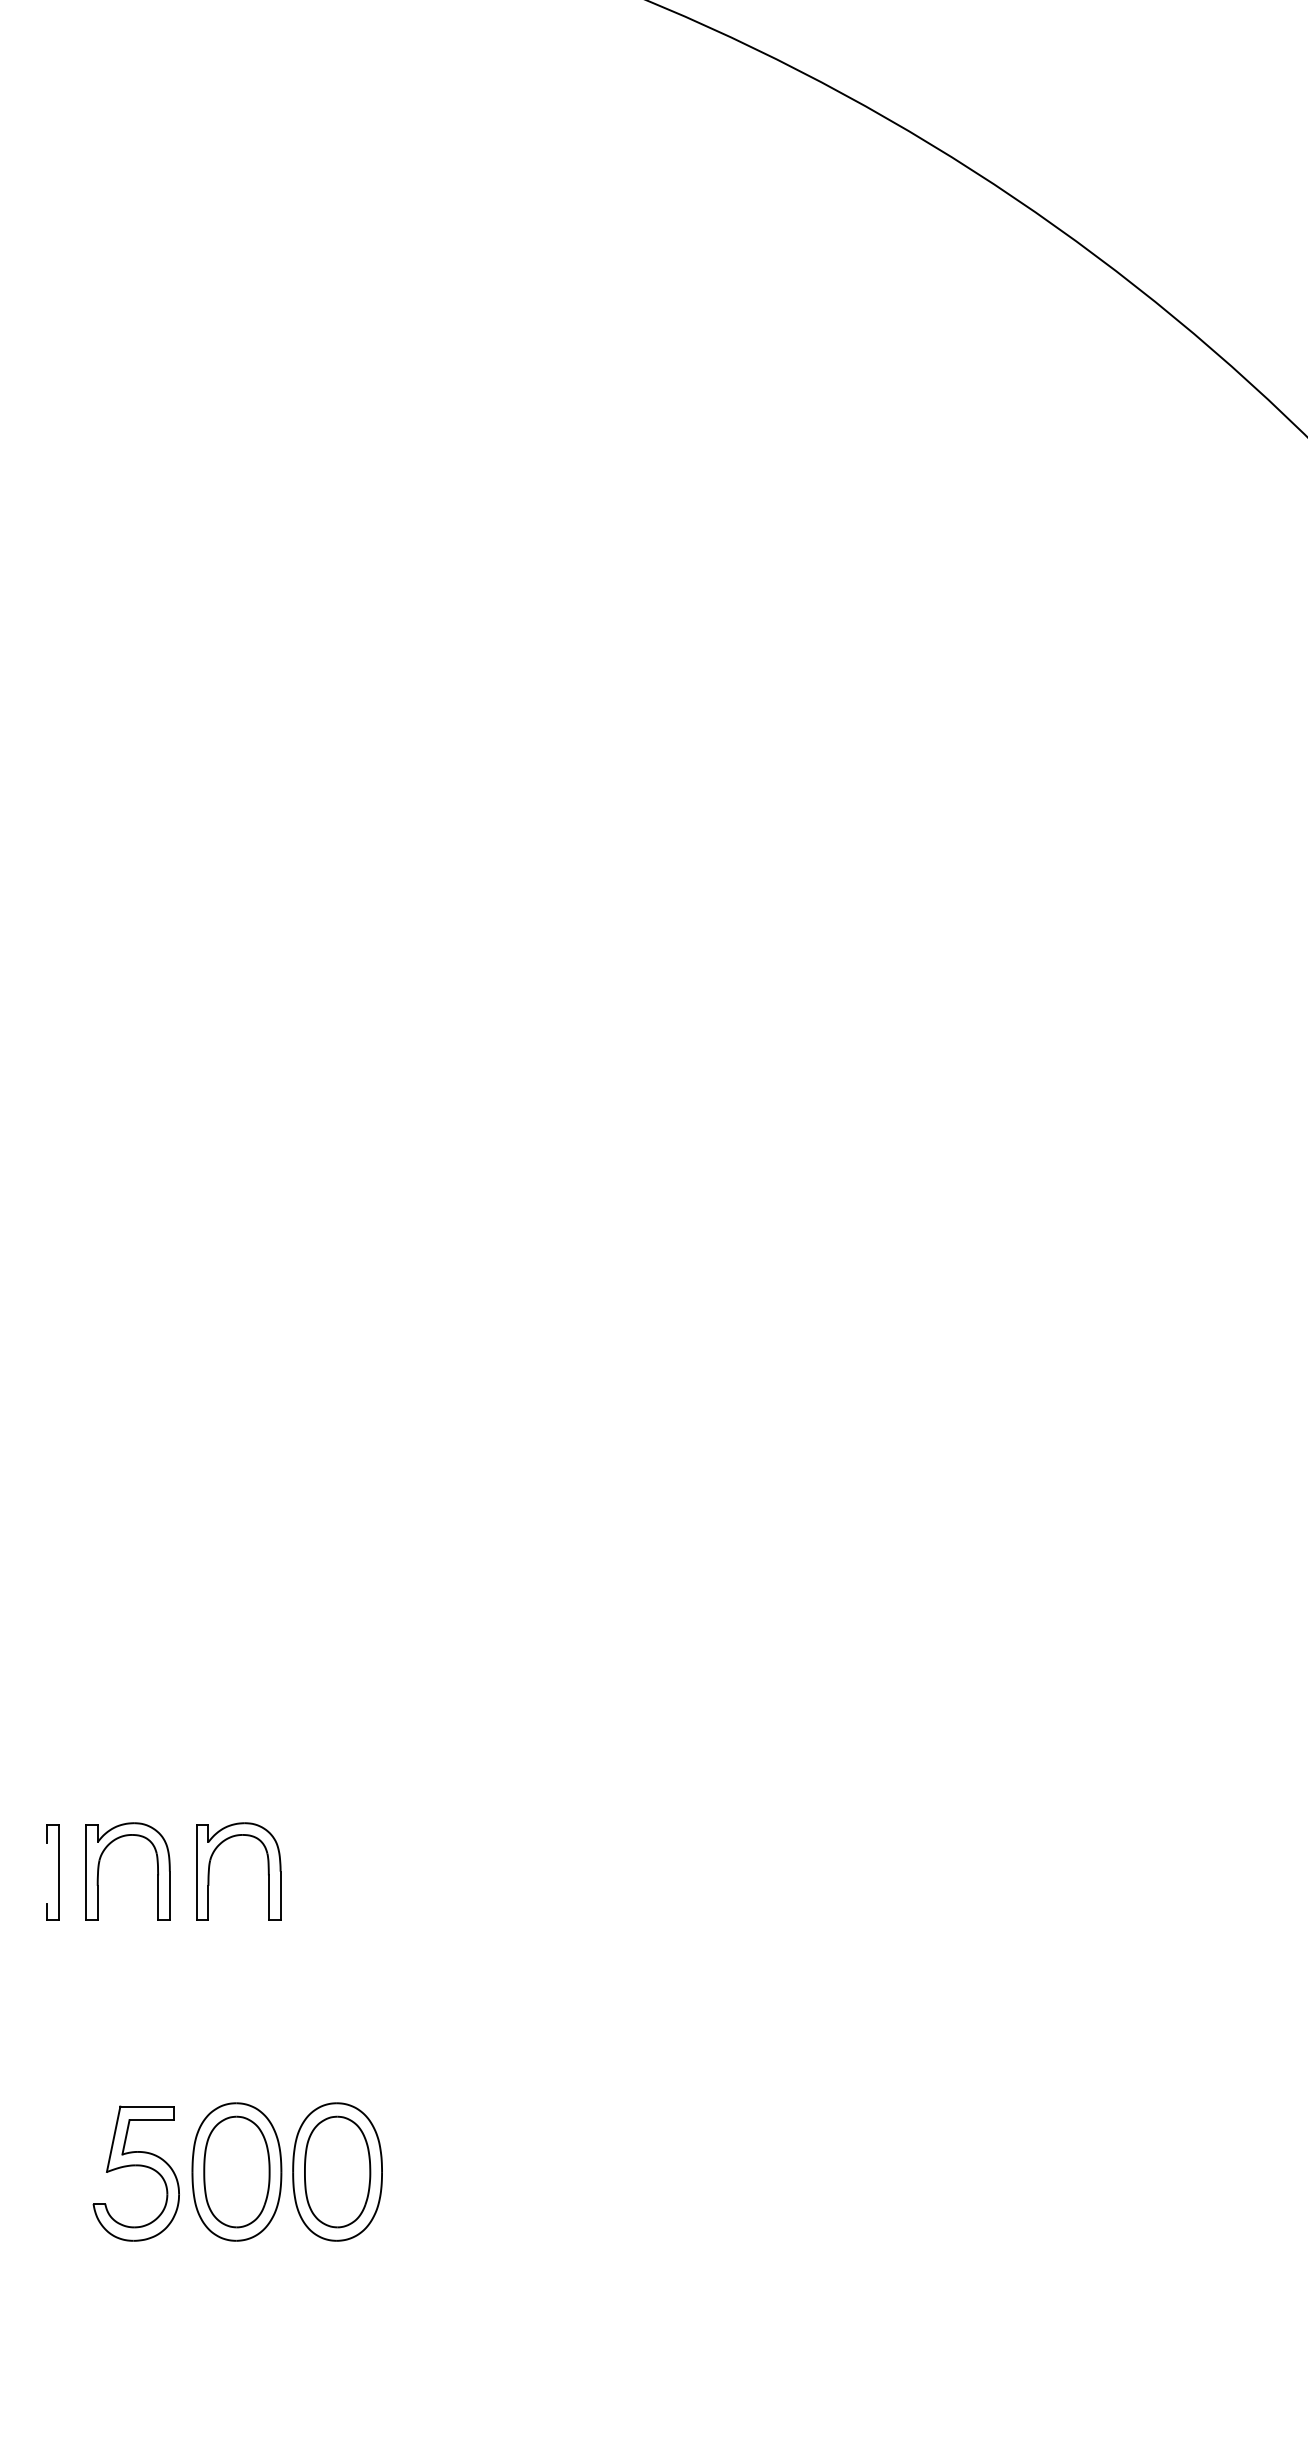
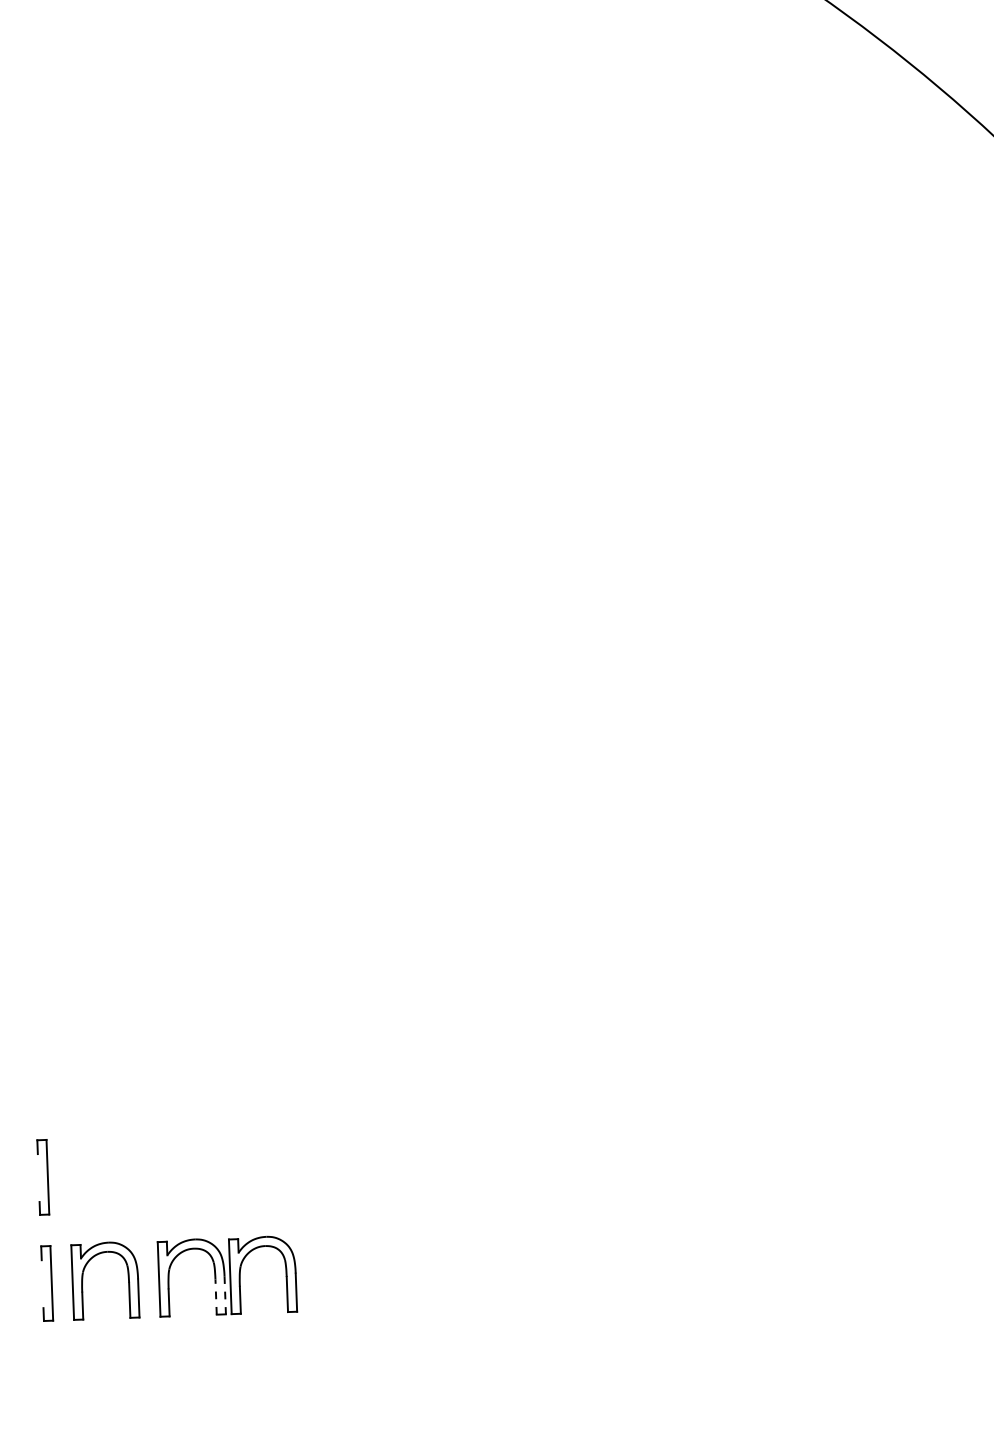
part: (52, 1736) -> (42, 1177), added
part: (301, 1870) -> (240, 1274), added
line: (280, 1896) -> (225, 1295), solid -> dashed
line: (268, 1897) -> (215, 1296), solid -> dashed

